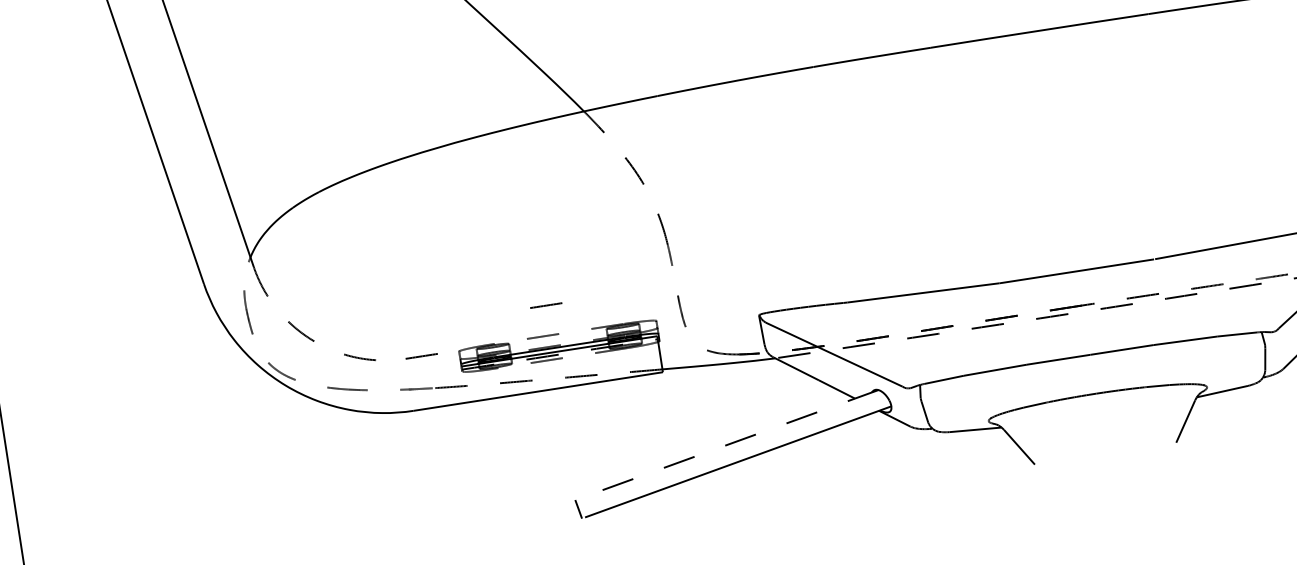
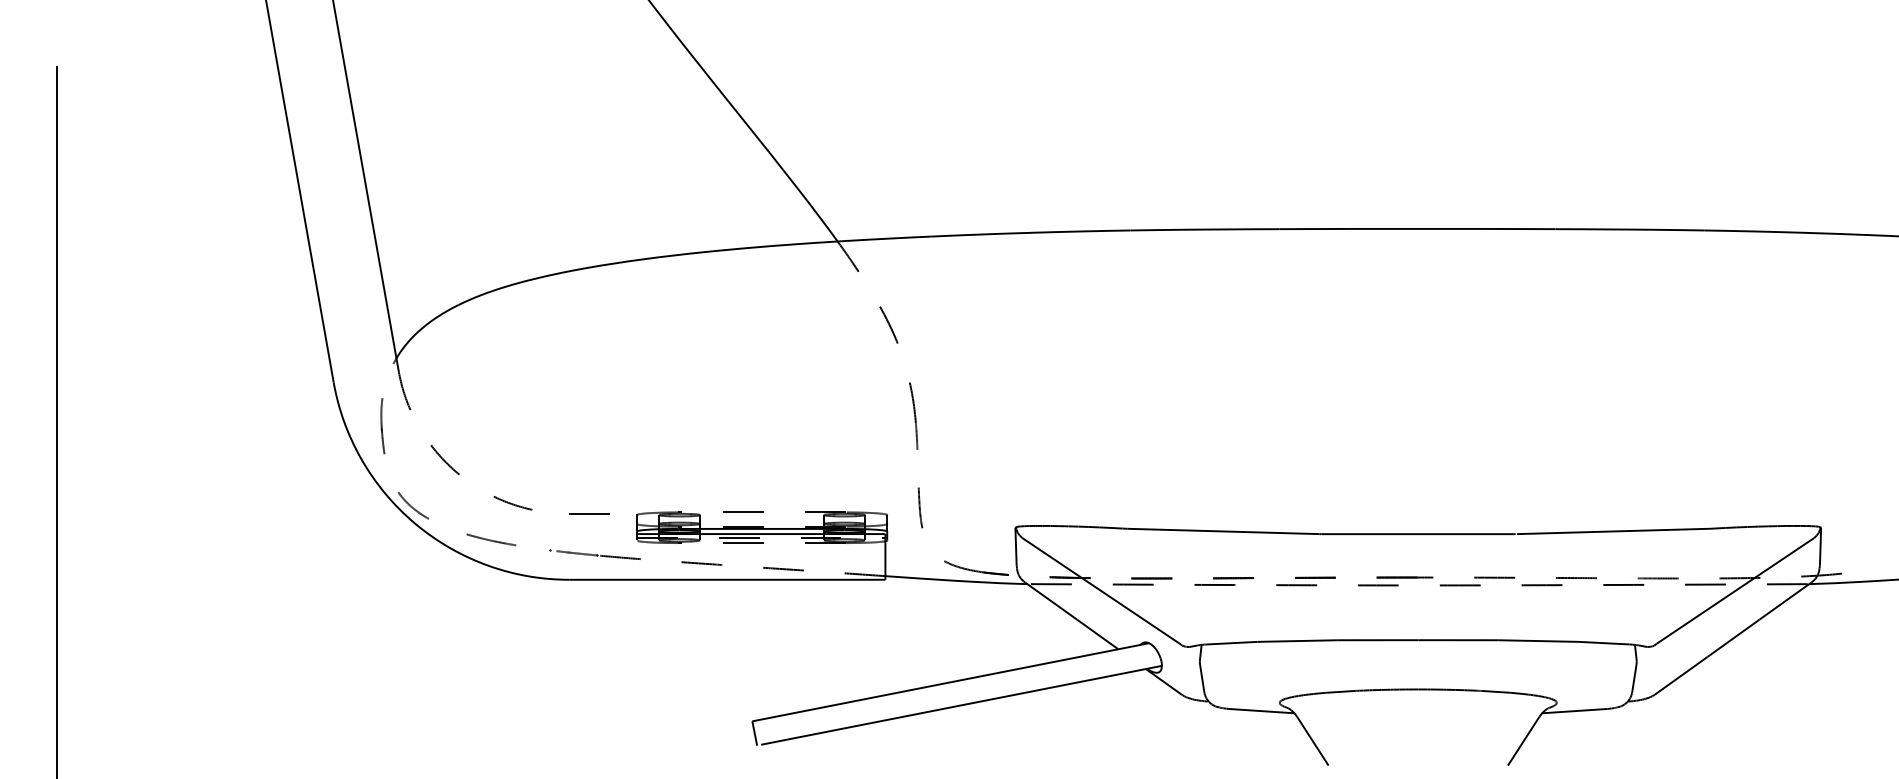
line: (546, 305) -> (753, 474), removed
line: (726, 445) -> (950, 682), dashed -> solid

